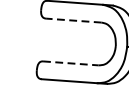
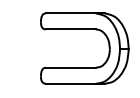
line: (73, 20) -> (70, 29), dashed -> solid
line: (70, 63) -> (70, 67), dashed -> solid

